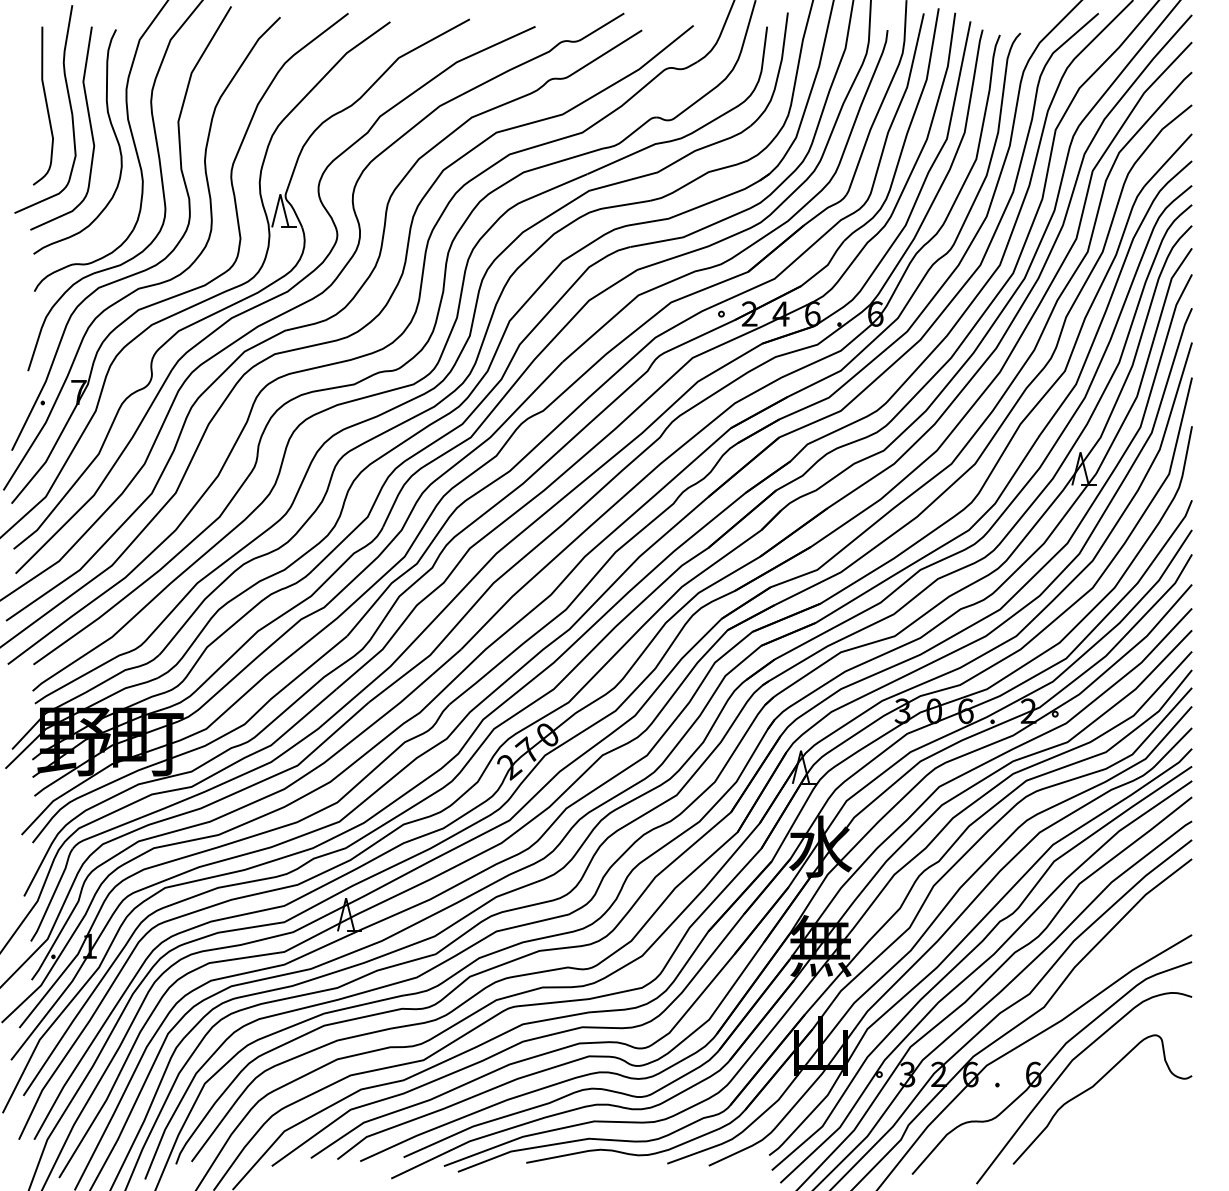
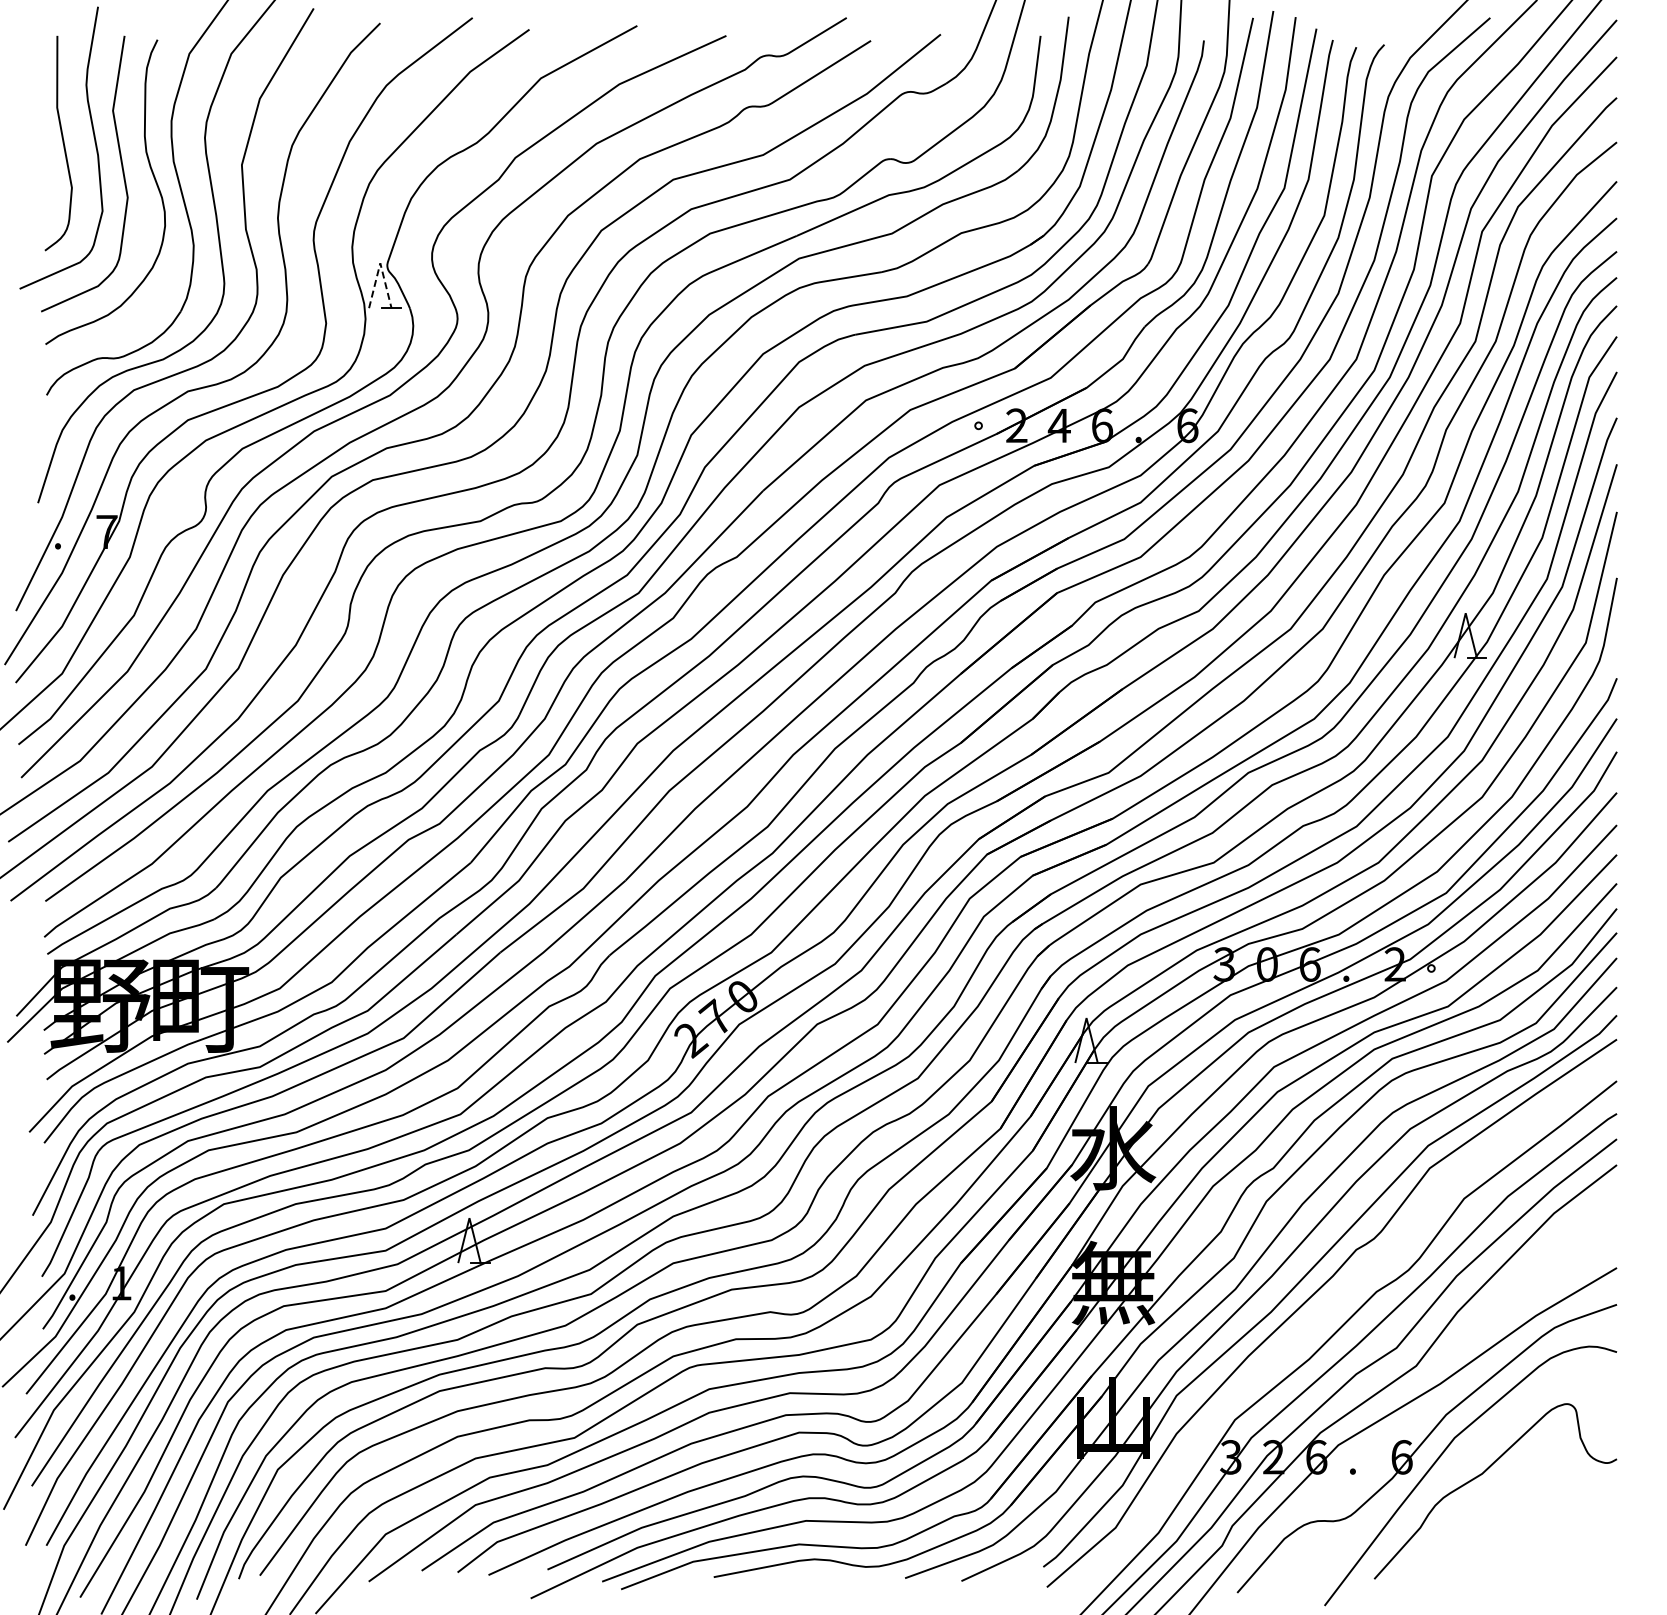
line: (280, 194) -> (380, 263), solid -> dashed
part: (976, 970) -> (1324, 1316), removed

